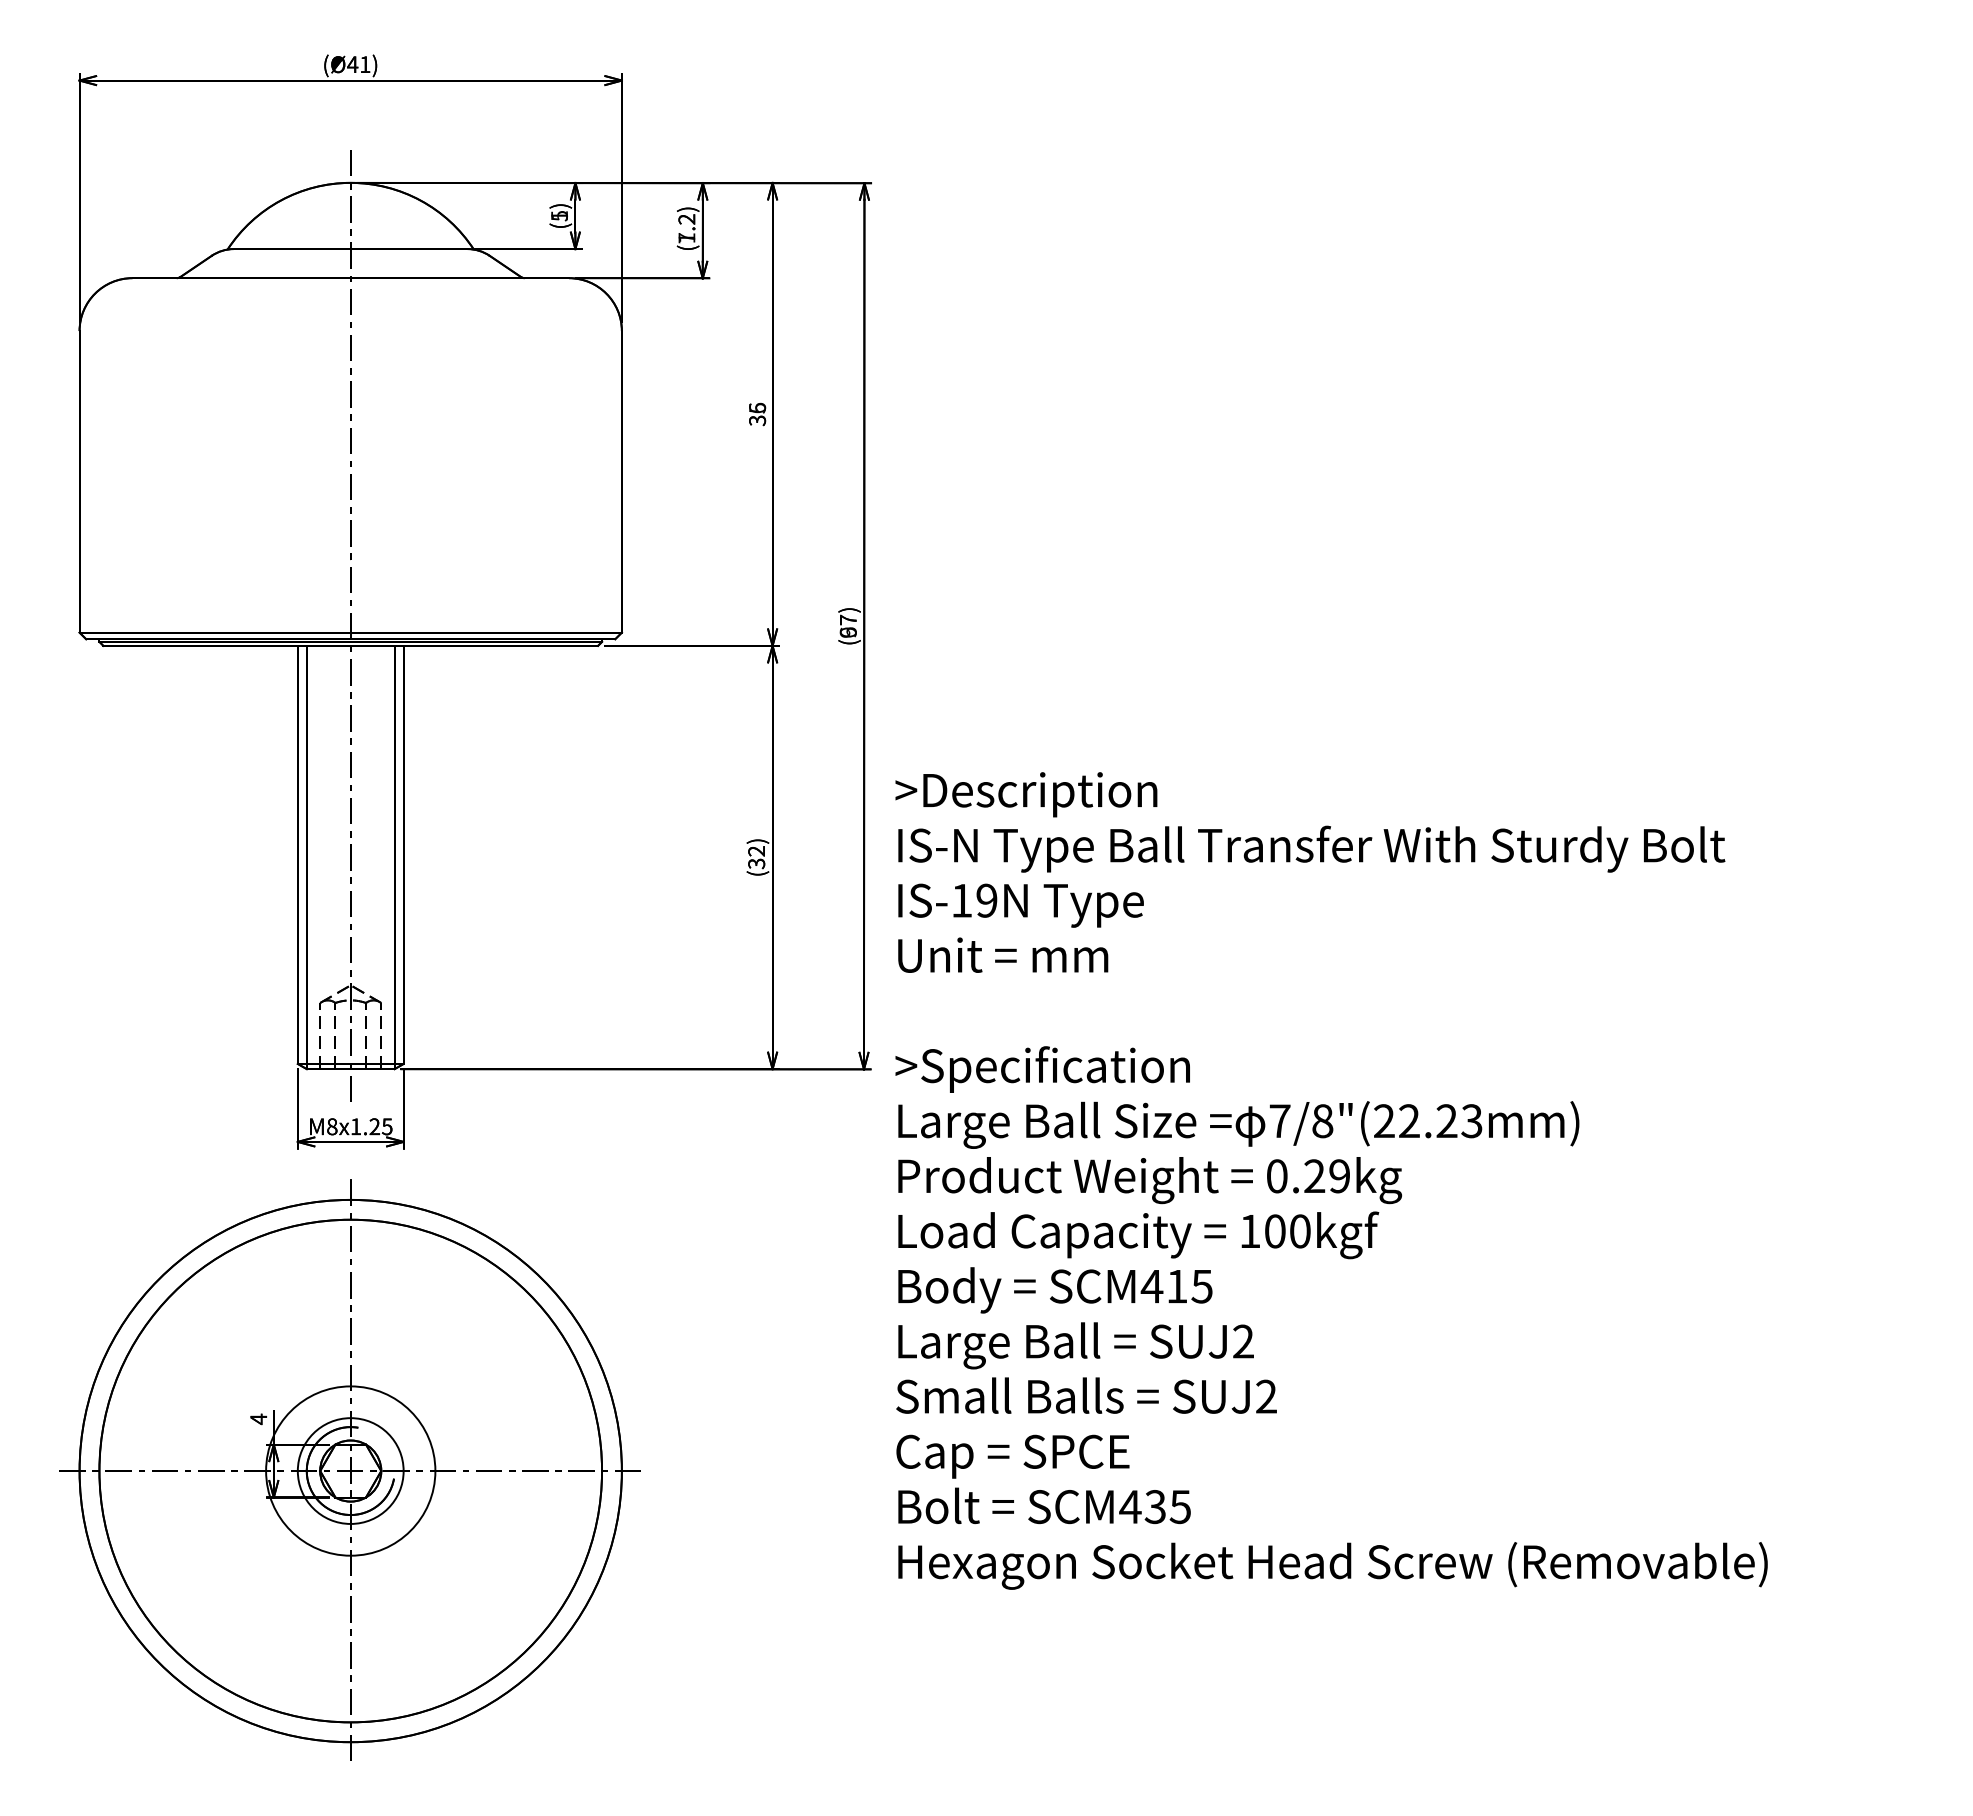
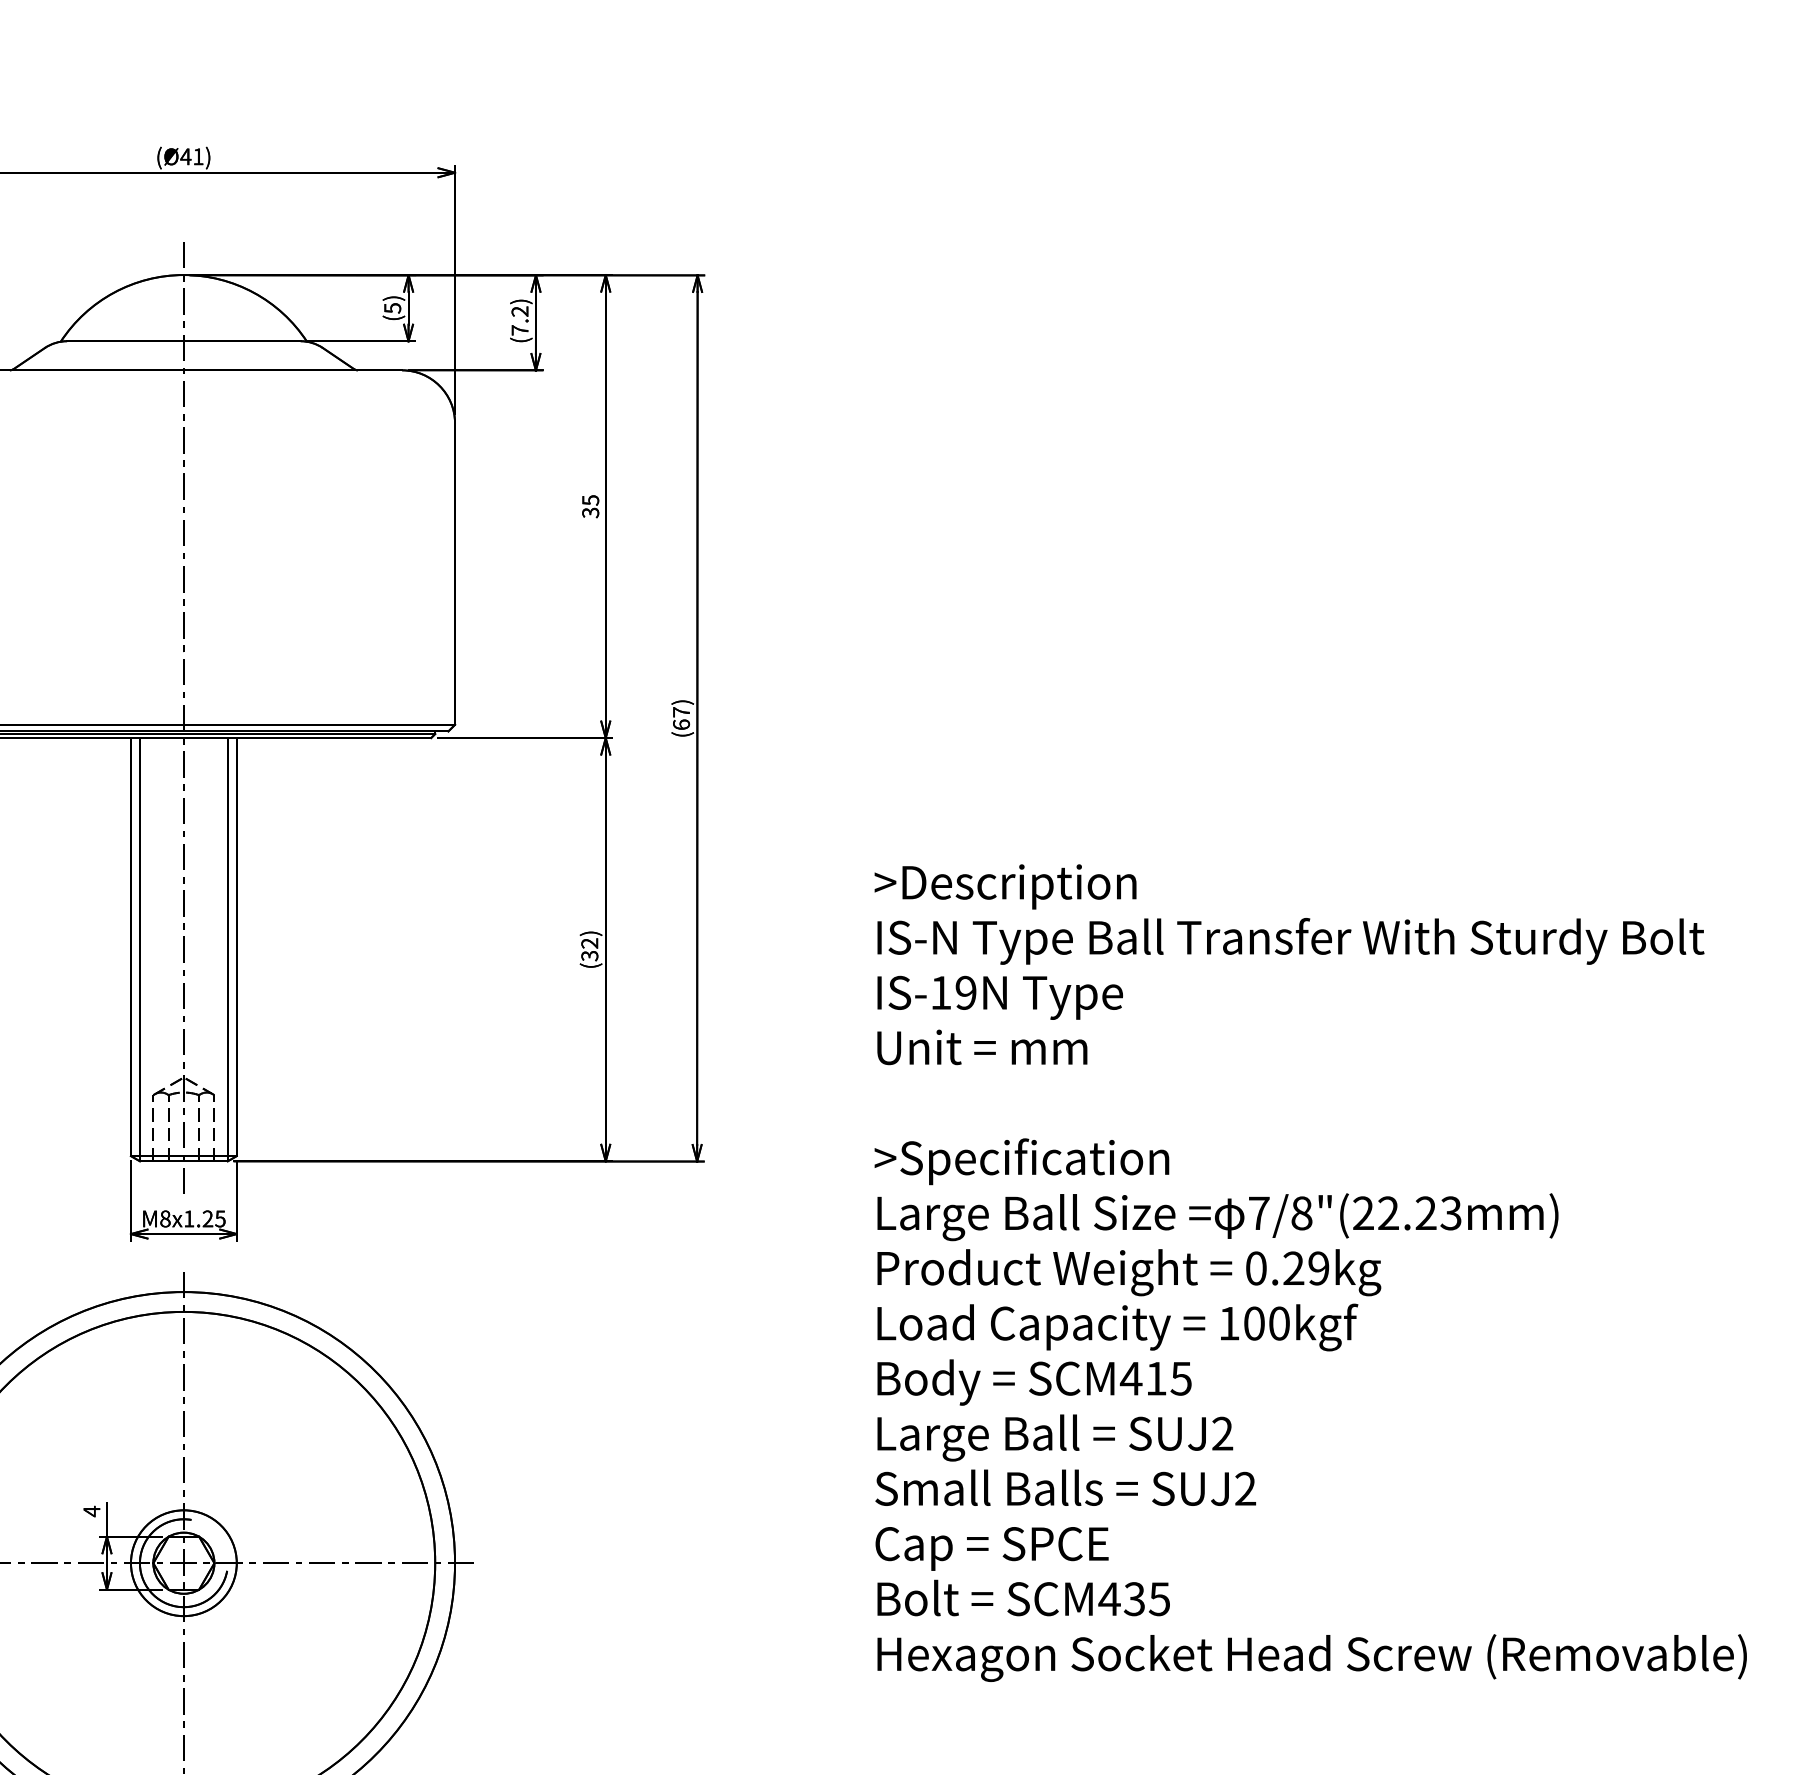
text: (559, 216) -> (392, 308), (1) -> (5)
text: (686, 238) -> (519, 330), (1.2) -> (7.2)
text: (757, 407) -> (590, 499), 36 -> 35
text: (847, 632) -> (680, 724), (97) -> (67)
text: (1331, 1180) -> (1310, 1272), moved
circle: (350, 1470) -> (183, 1562), size x0.62

